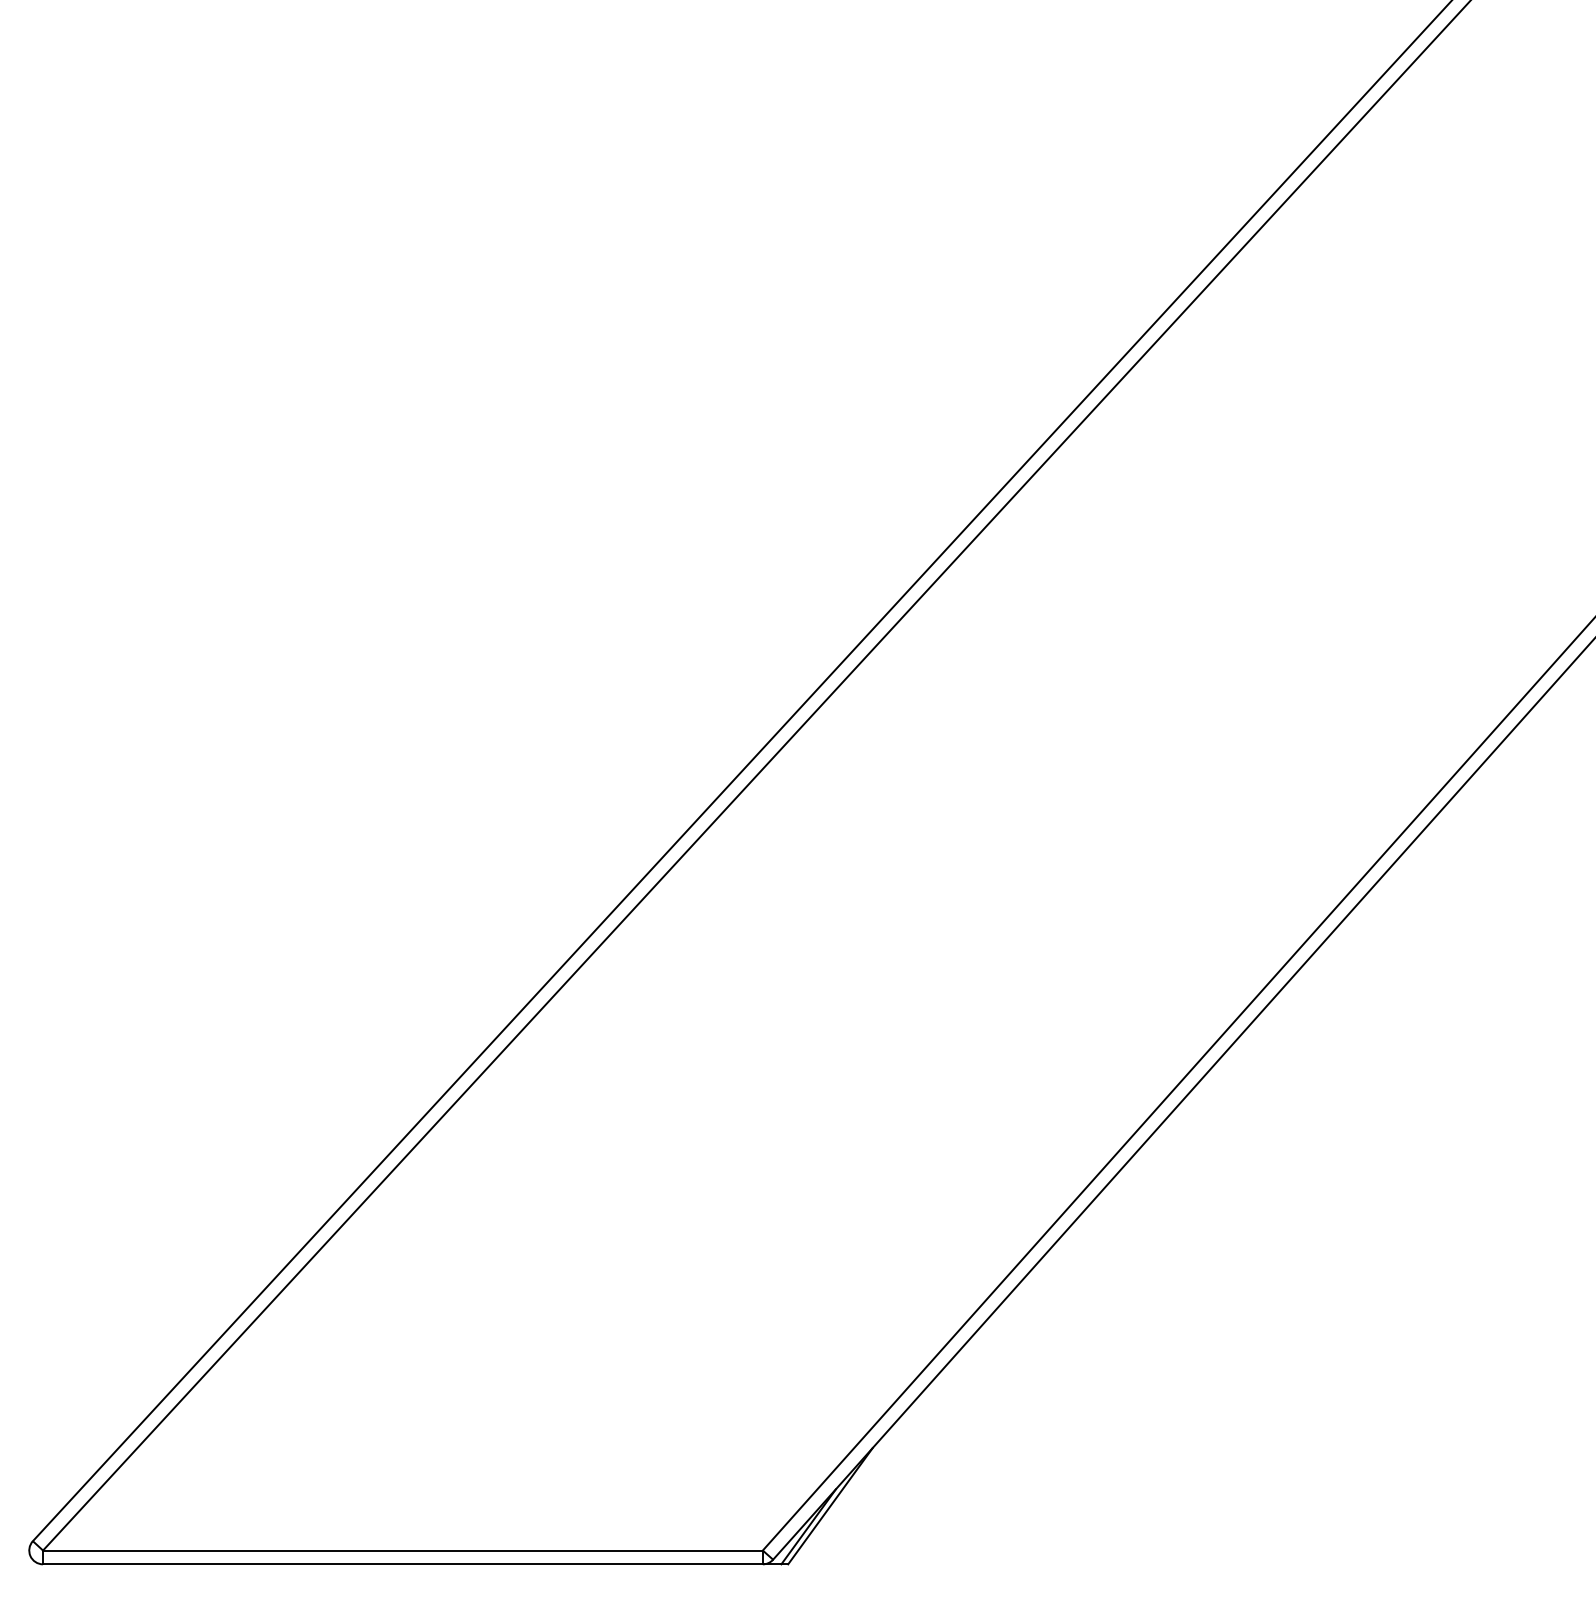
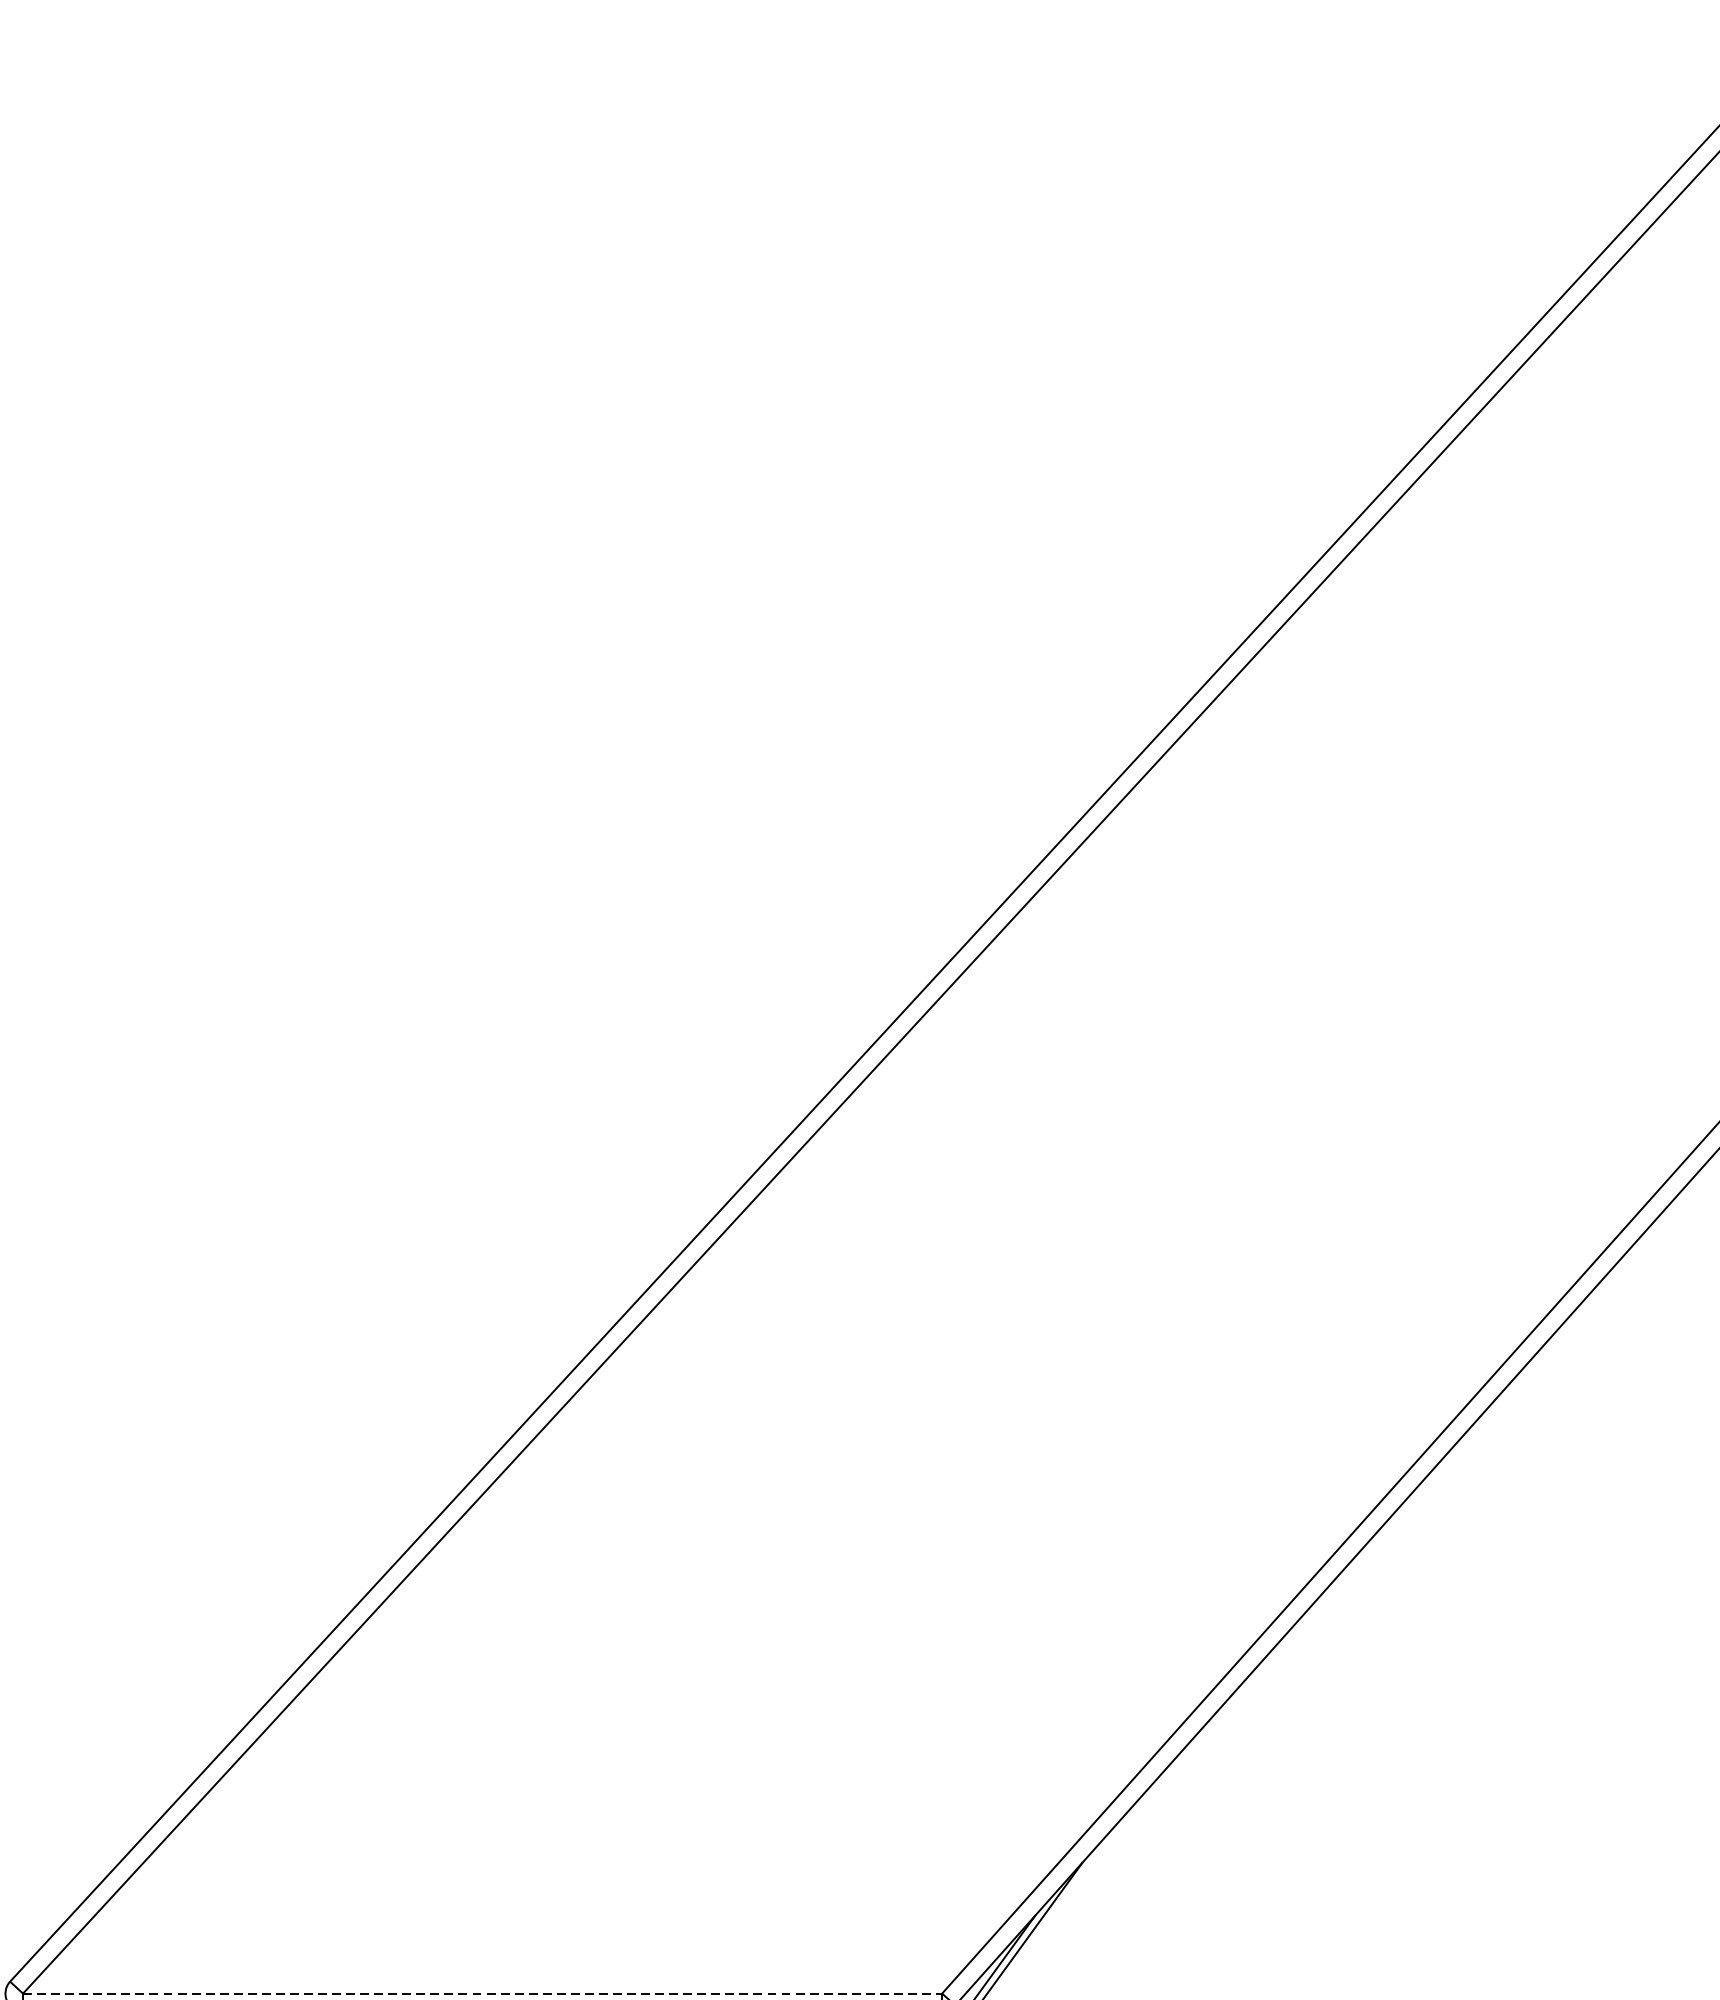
line: (402, 1550) -> (482, 1993), solid -> dashed

